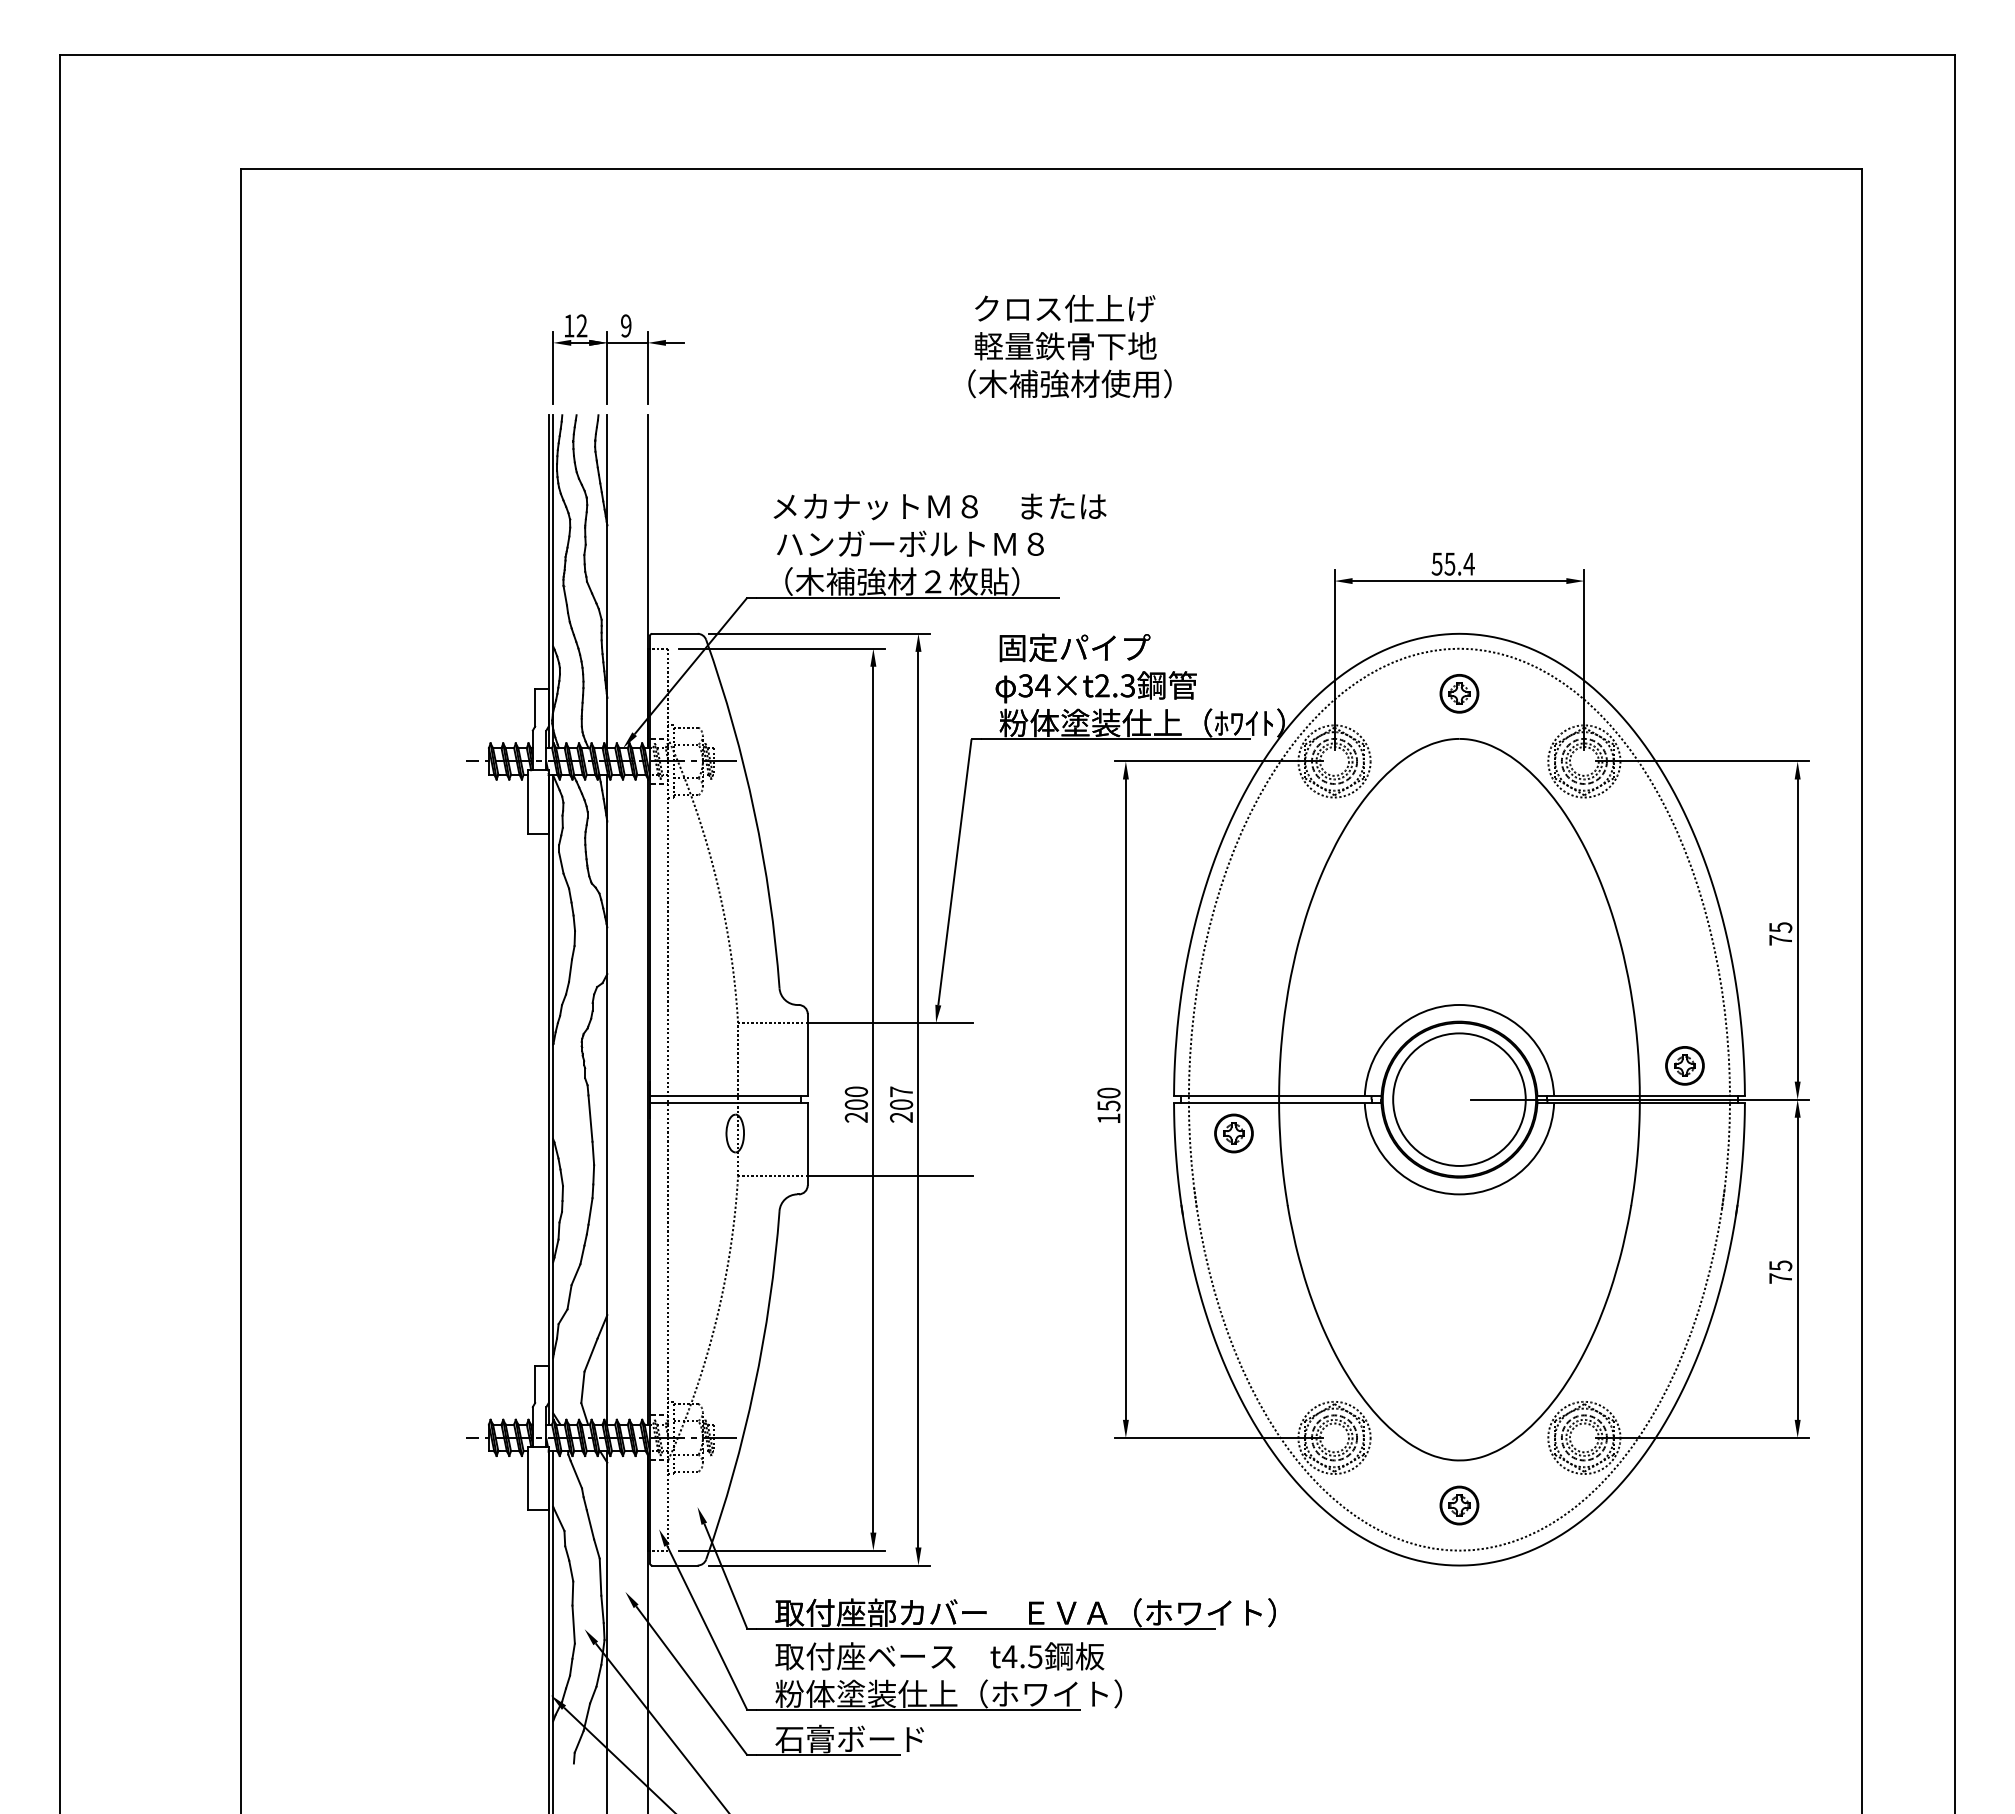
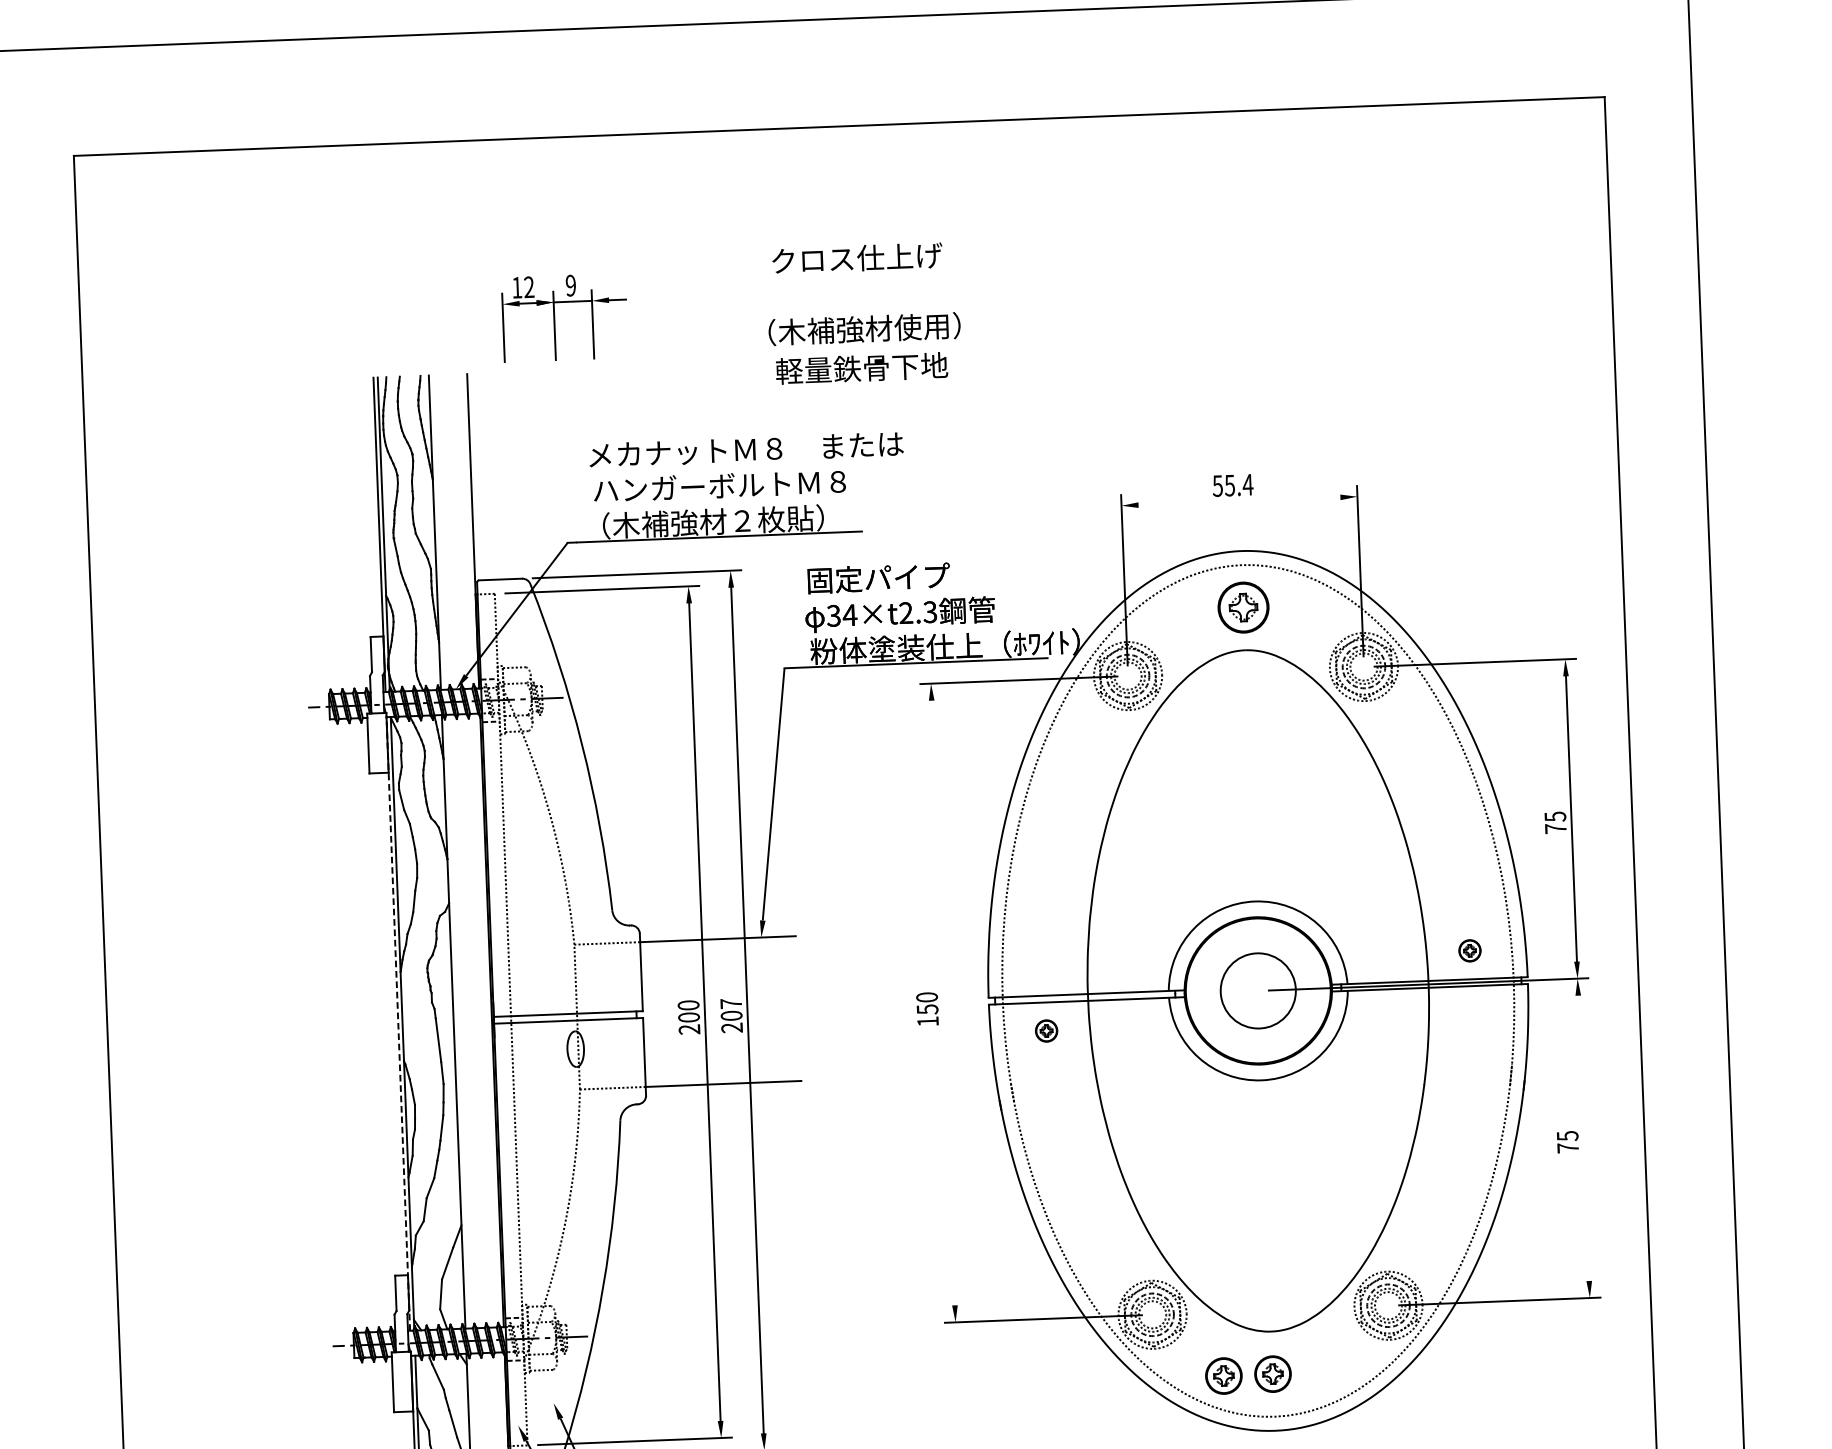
text: (1065, 346) -> (861, 368), moved
part: (607, 359) -> (554, 318), moved
line: (1459, 581) -> (1239, 501), removed
part: (1459, 693) -> (1243, 607), size x1.4
part: (1684, 1065) -> (1469, 950), size x0.6
line: (548, 1099) -> (398, 1023), solid -> dashed
line: (1125, 1099) -> (942, 1002), removed
circle: (1459, 1099) -> (1258, 990), size x0.6
part: (1233, 1133) -> (1046, 1031), size x0.6
line: (1797, 1268) -> (1583, 1138), removed
part: (1407, 1505) -> (1223, 1375), added

